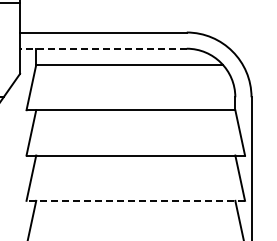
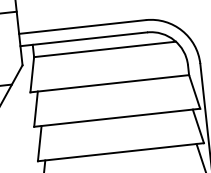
line: (102, 48) -> (83, 39), dashed -> solid
line: (135, 200) -> (120, 151), dashed -> solid

